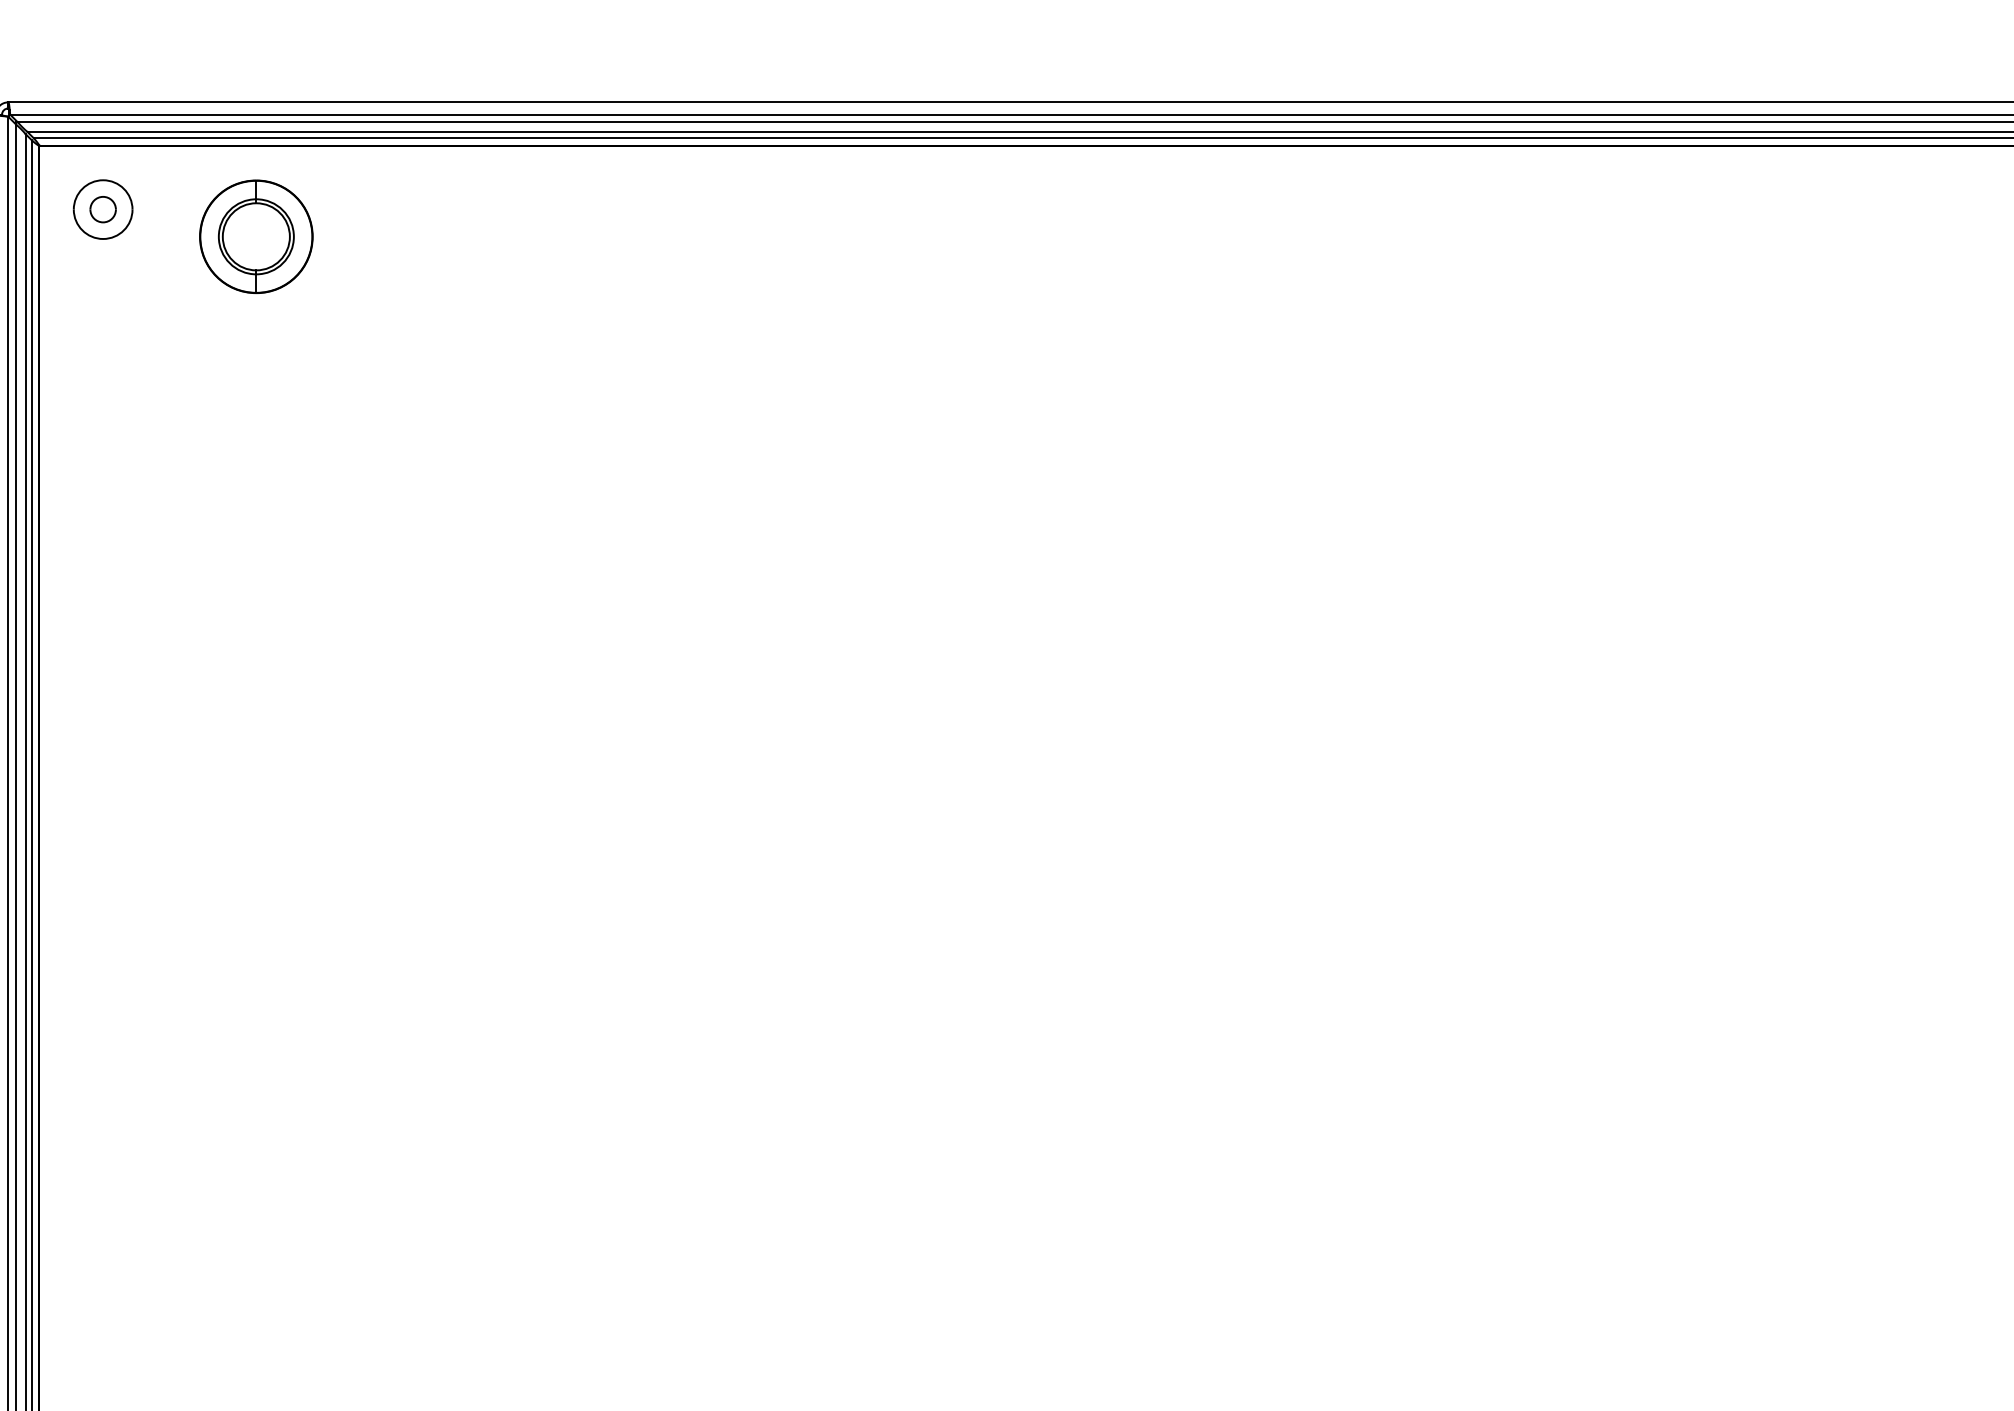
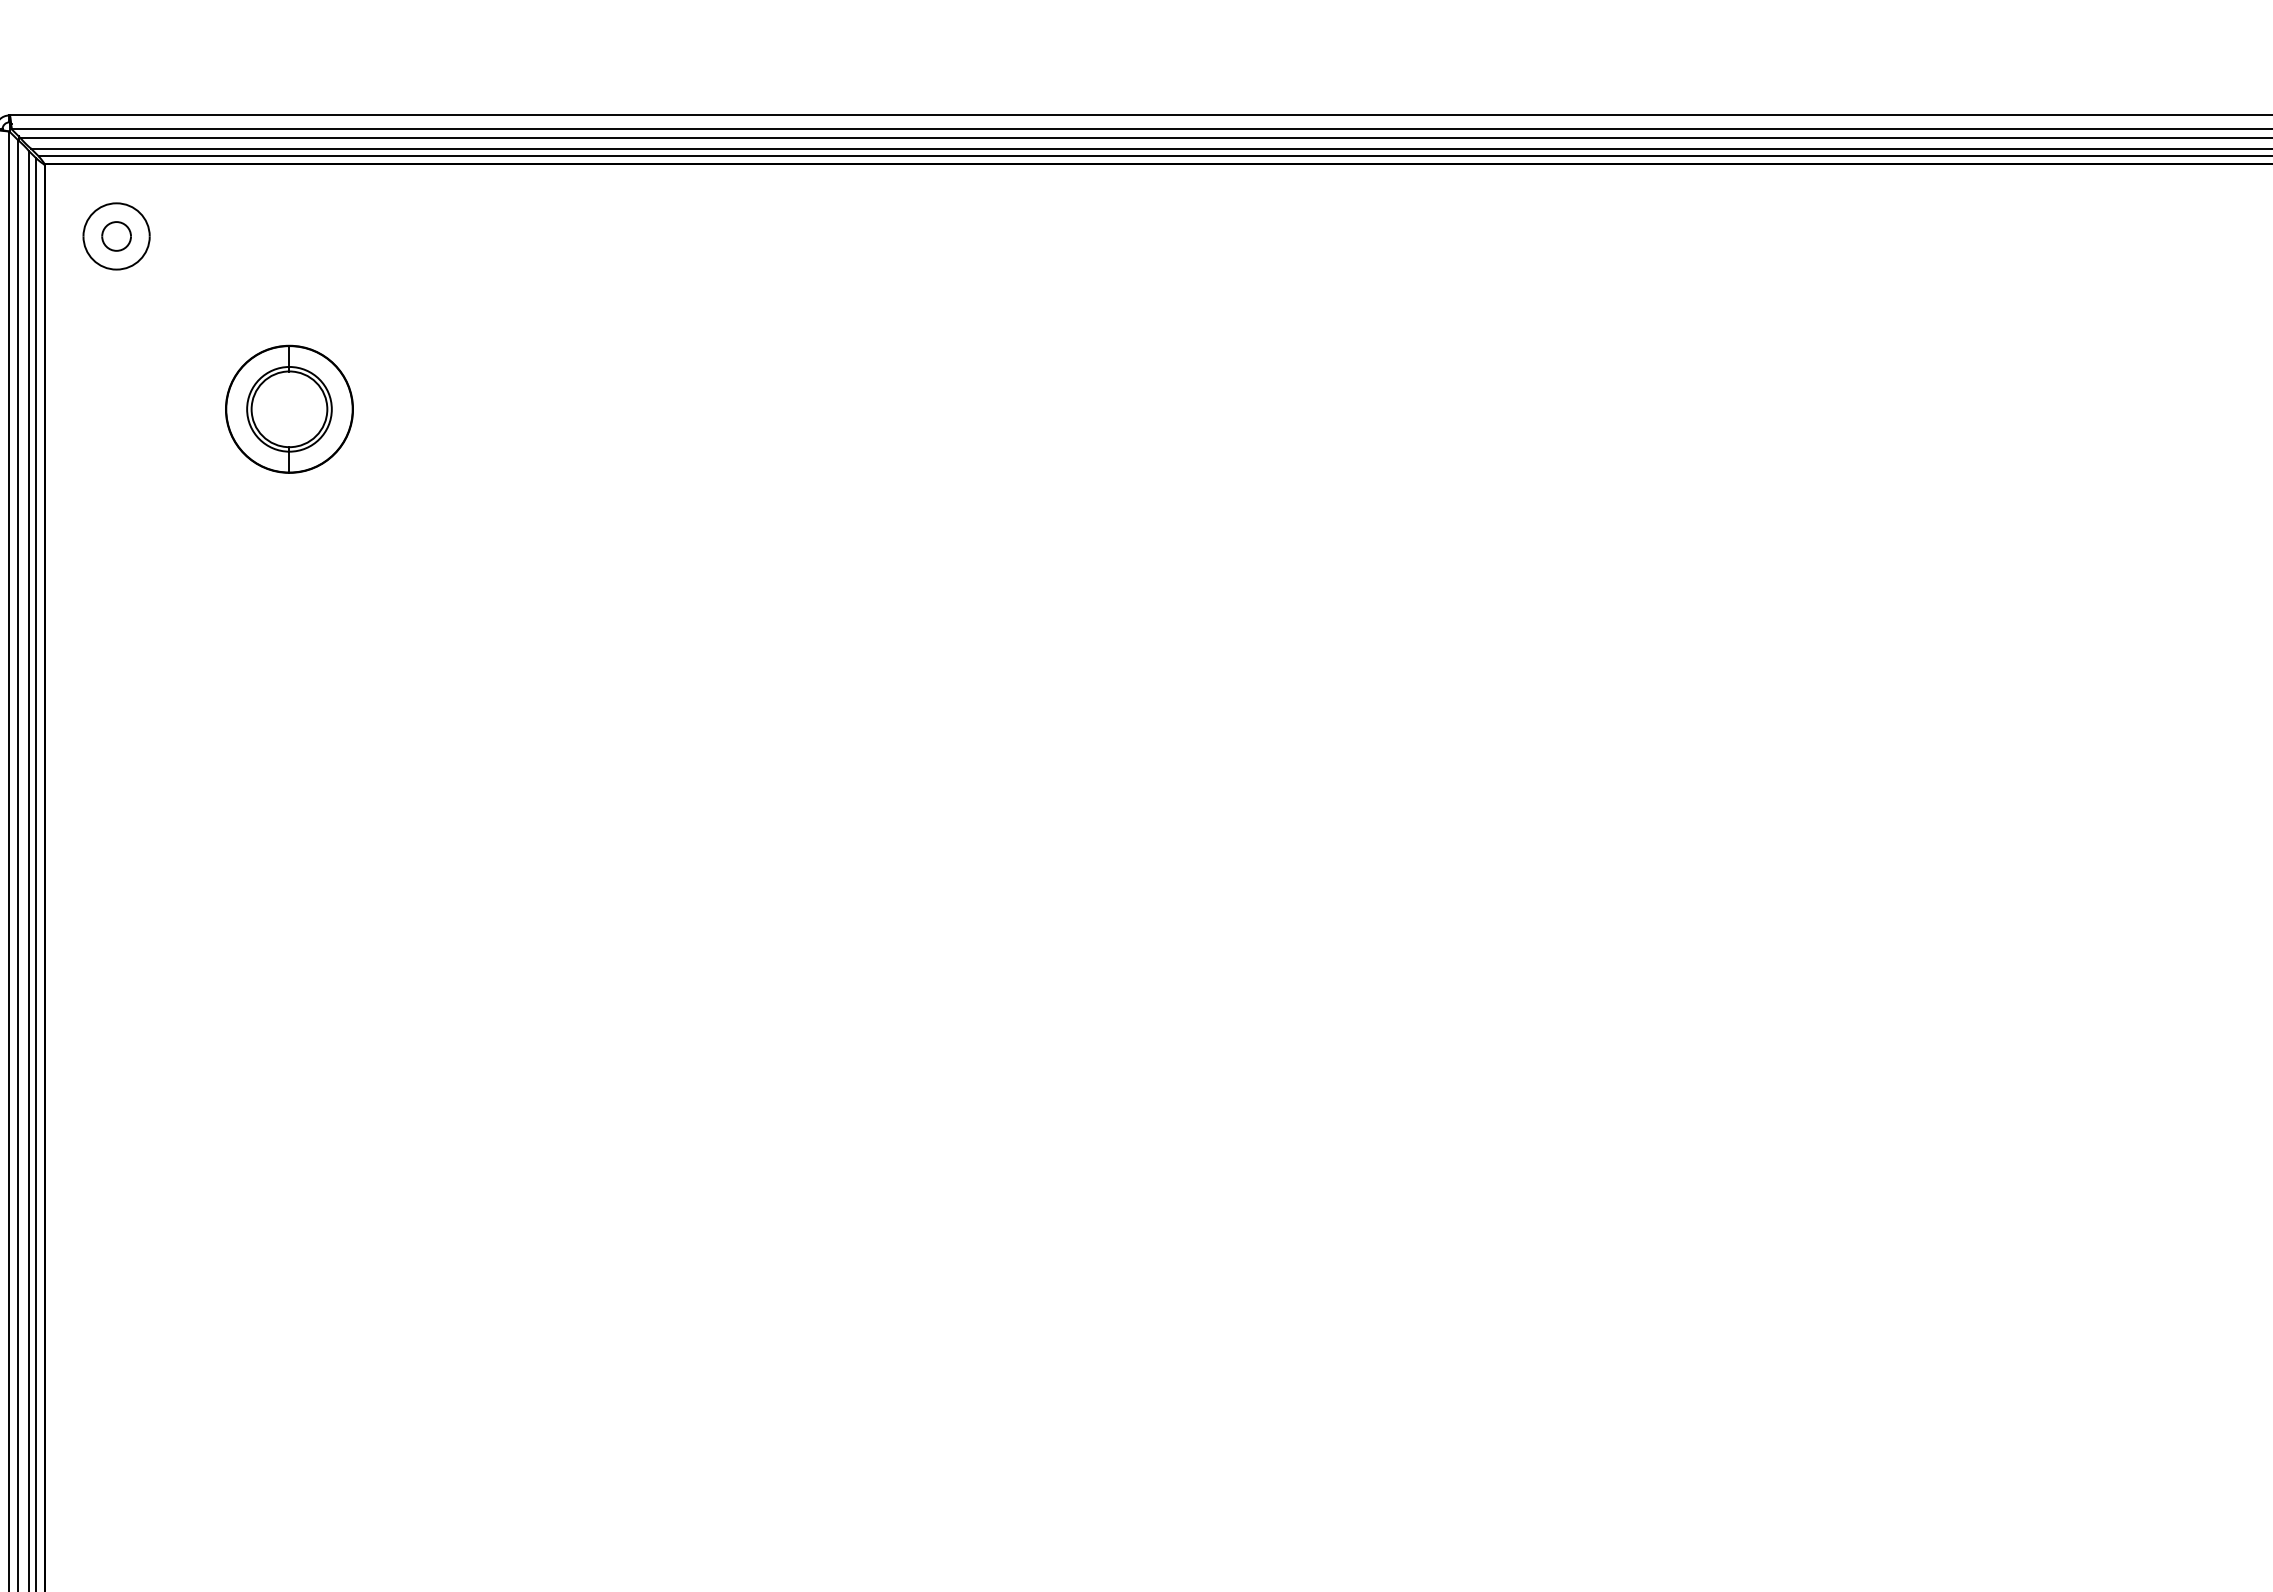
part: (256, 236) -> (289, 408), moved

